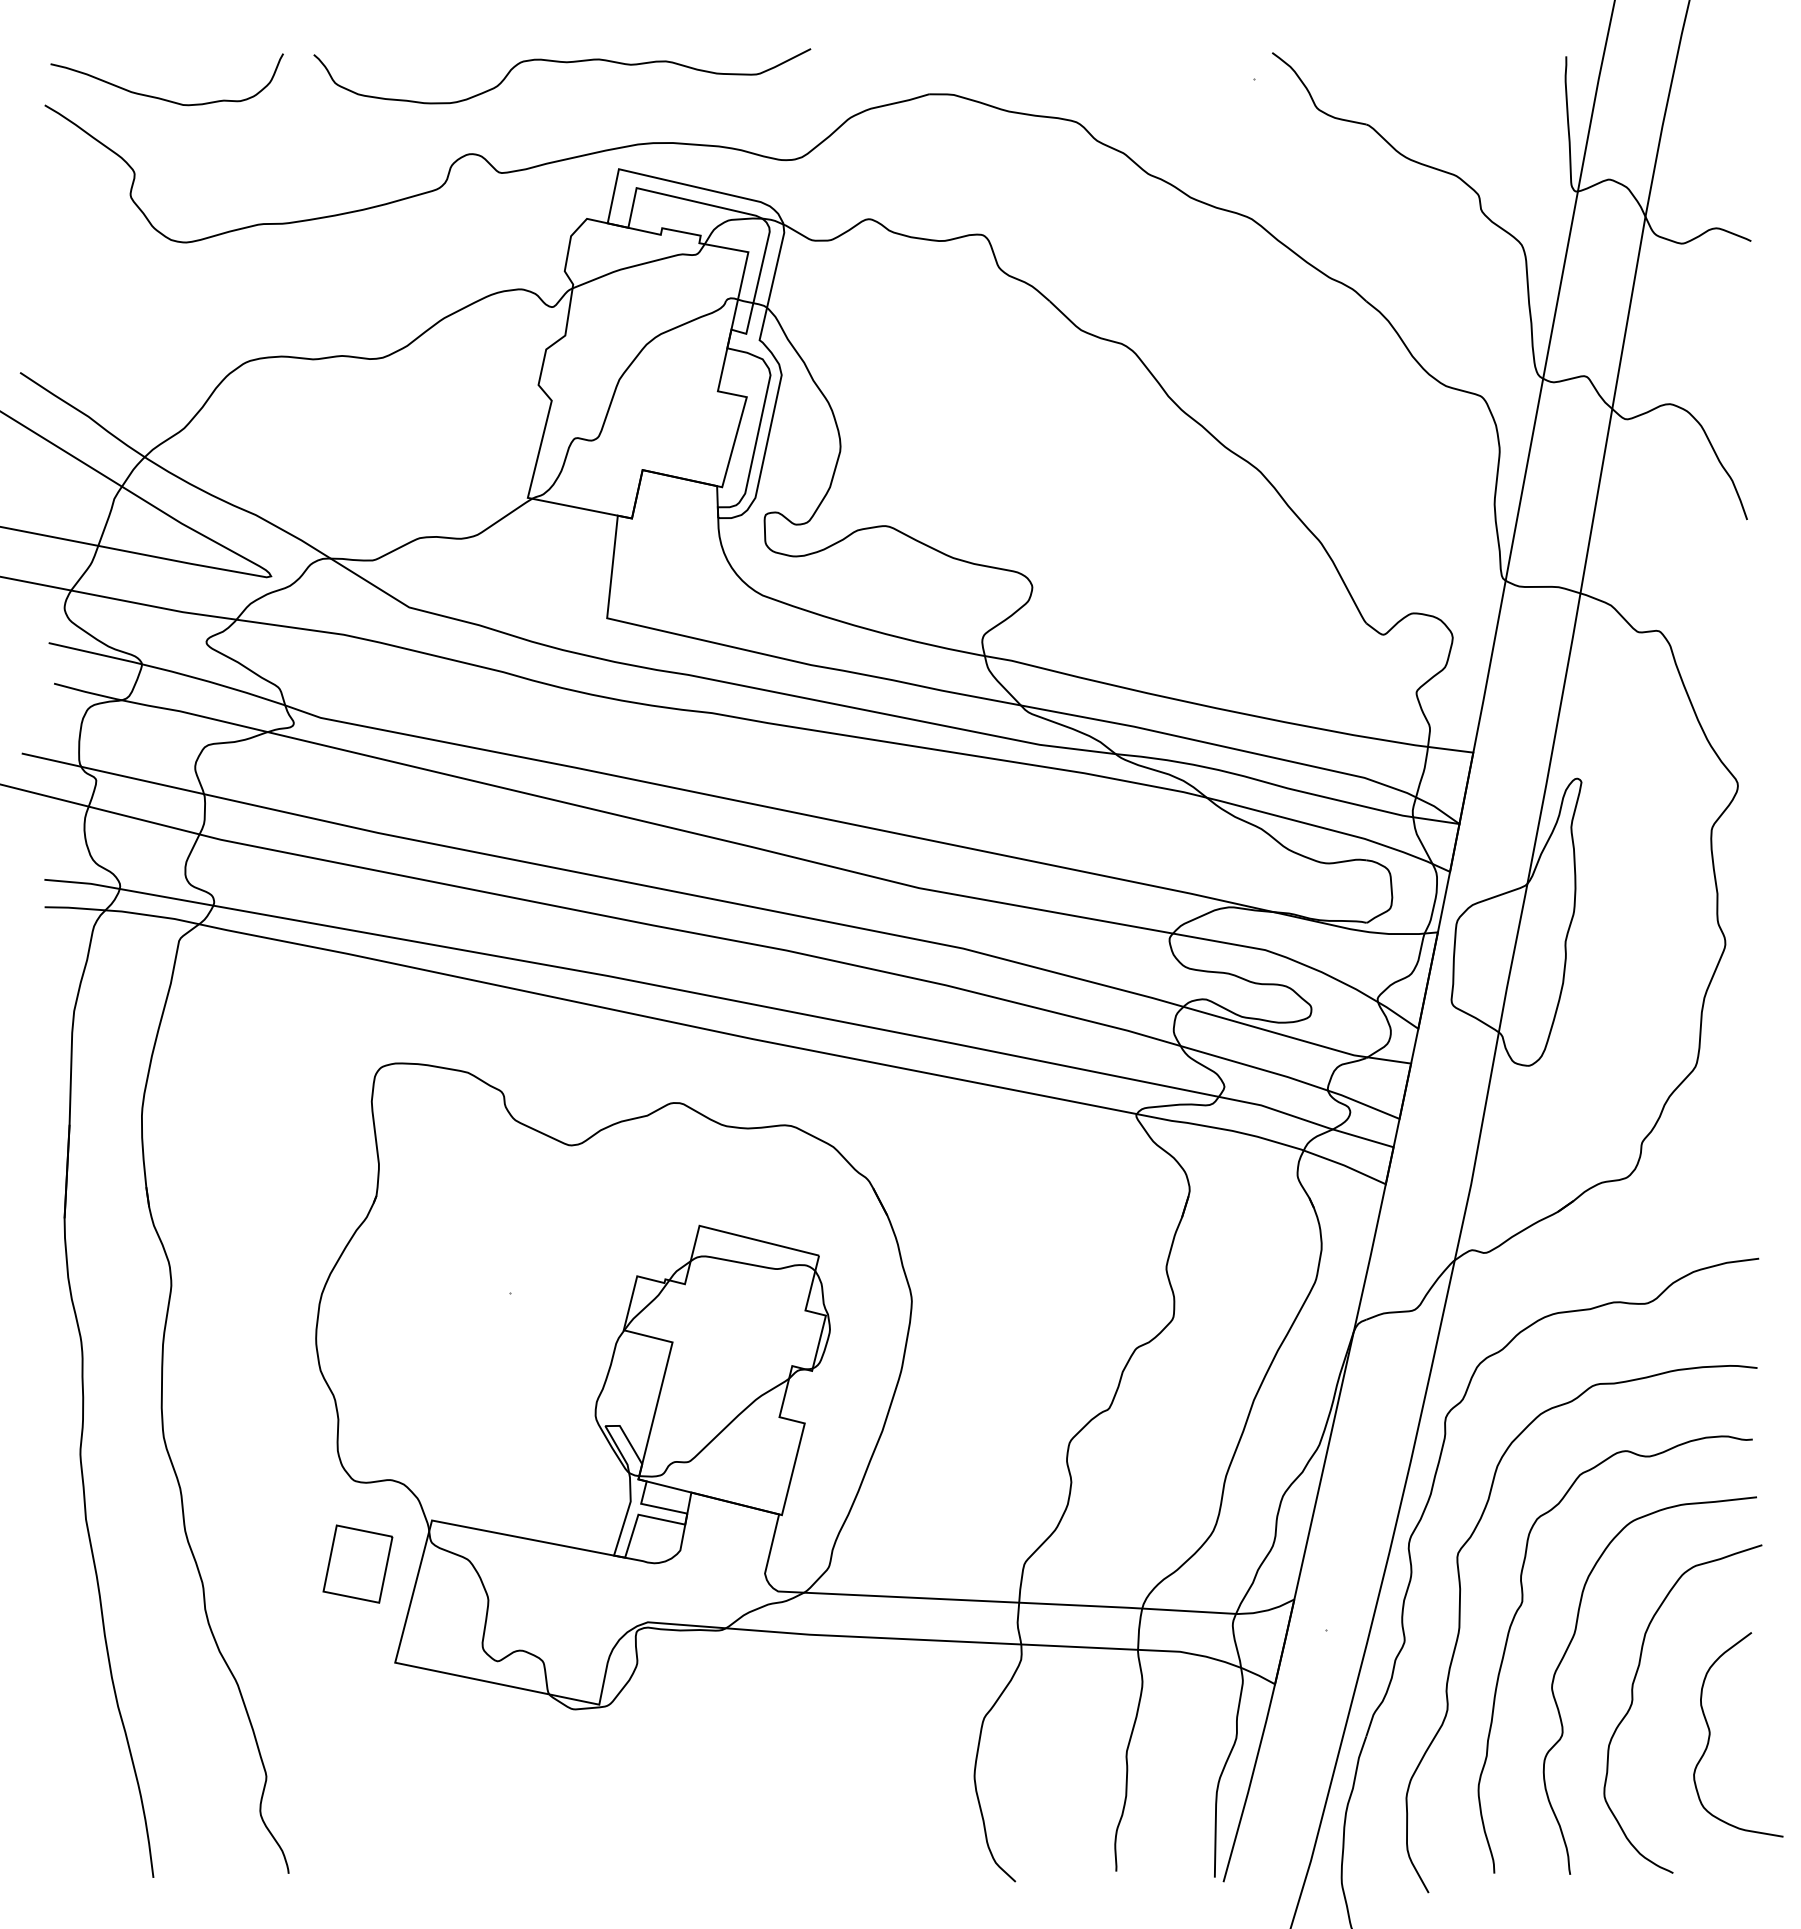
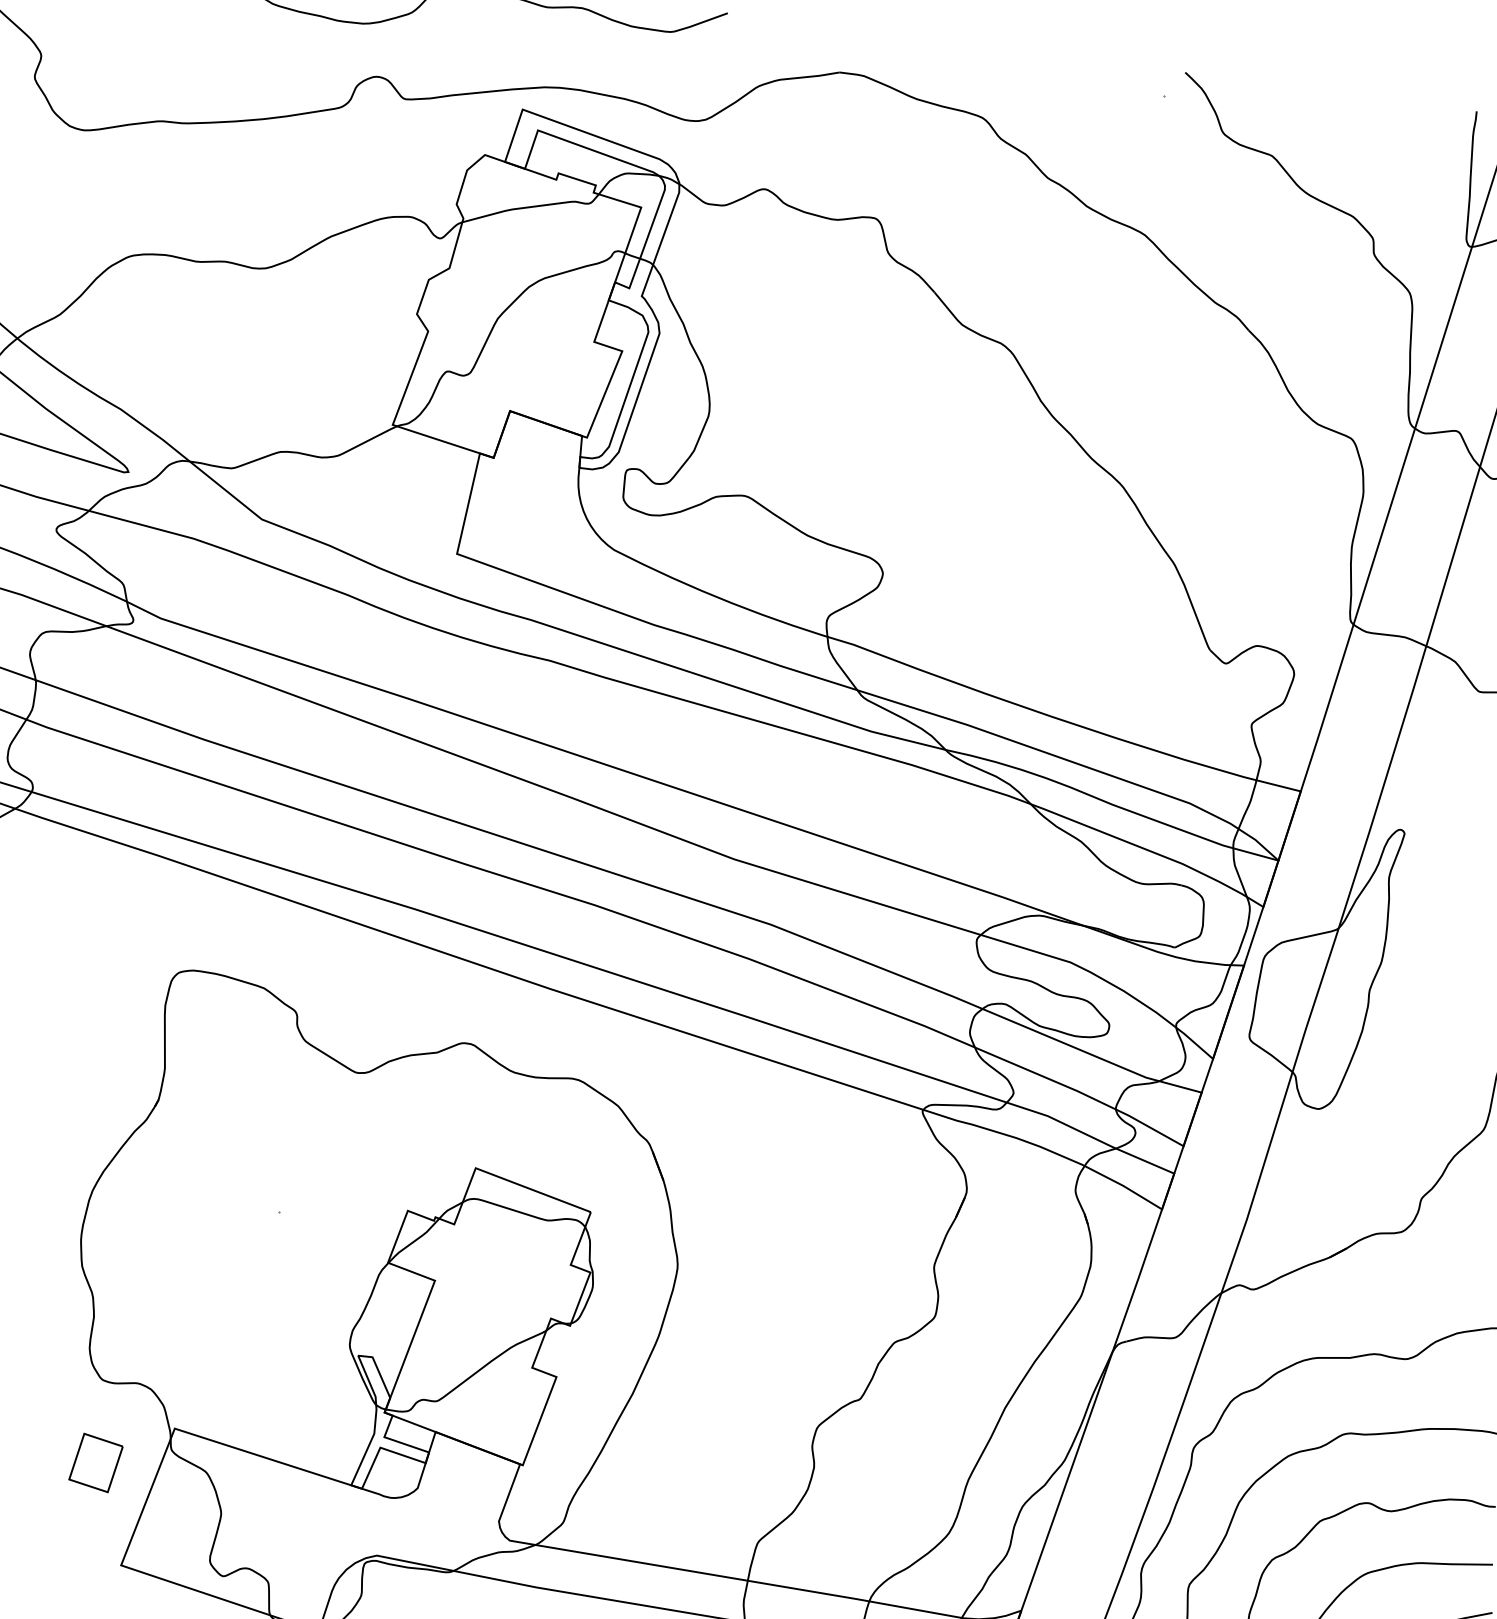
part: (357, 1563) -> (95, 1462), size x0.71

